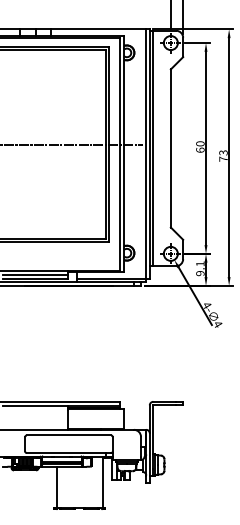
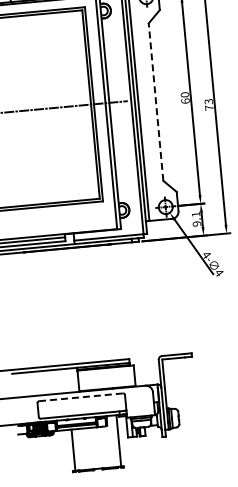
line: (170, 147) -> (155, 101), solid -> dashed
line: (69, 435) -> (81, 397), solid -> dashed

